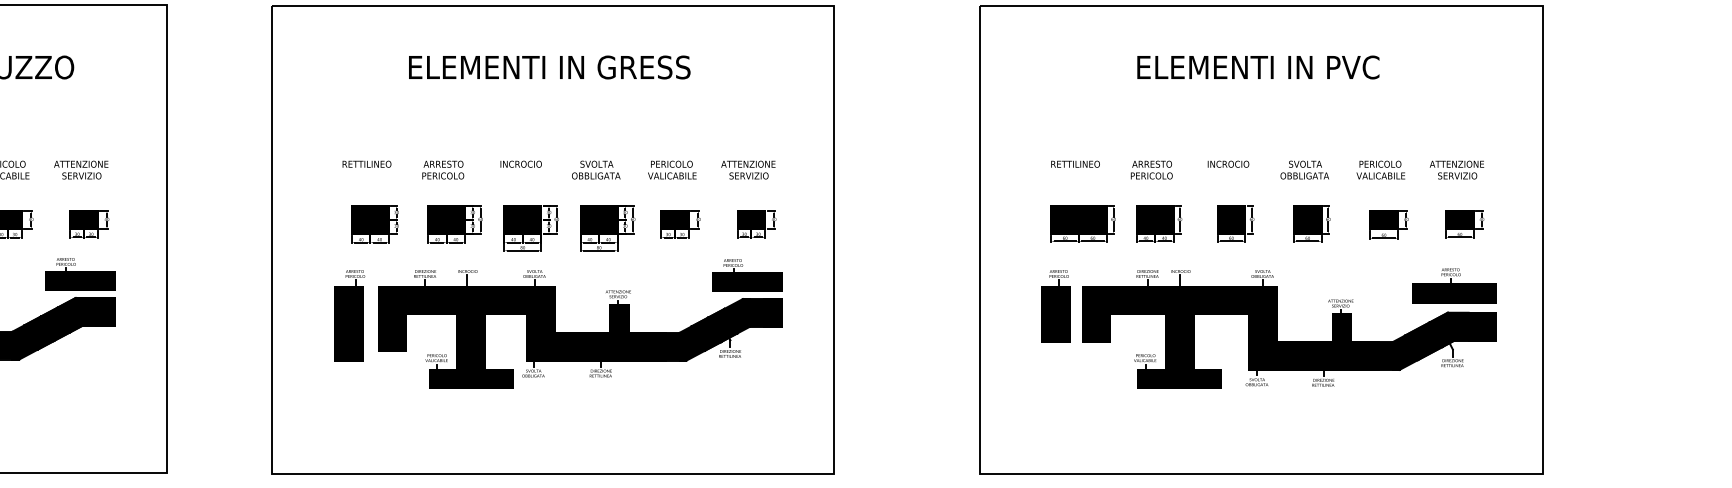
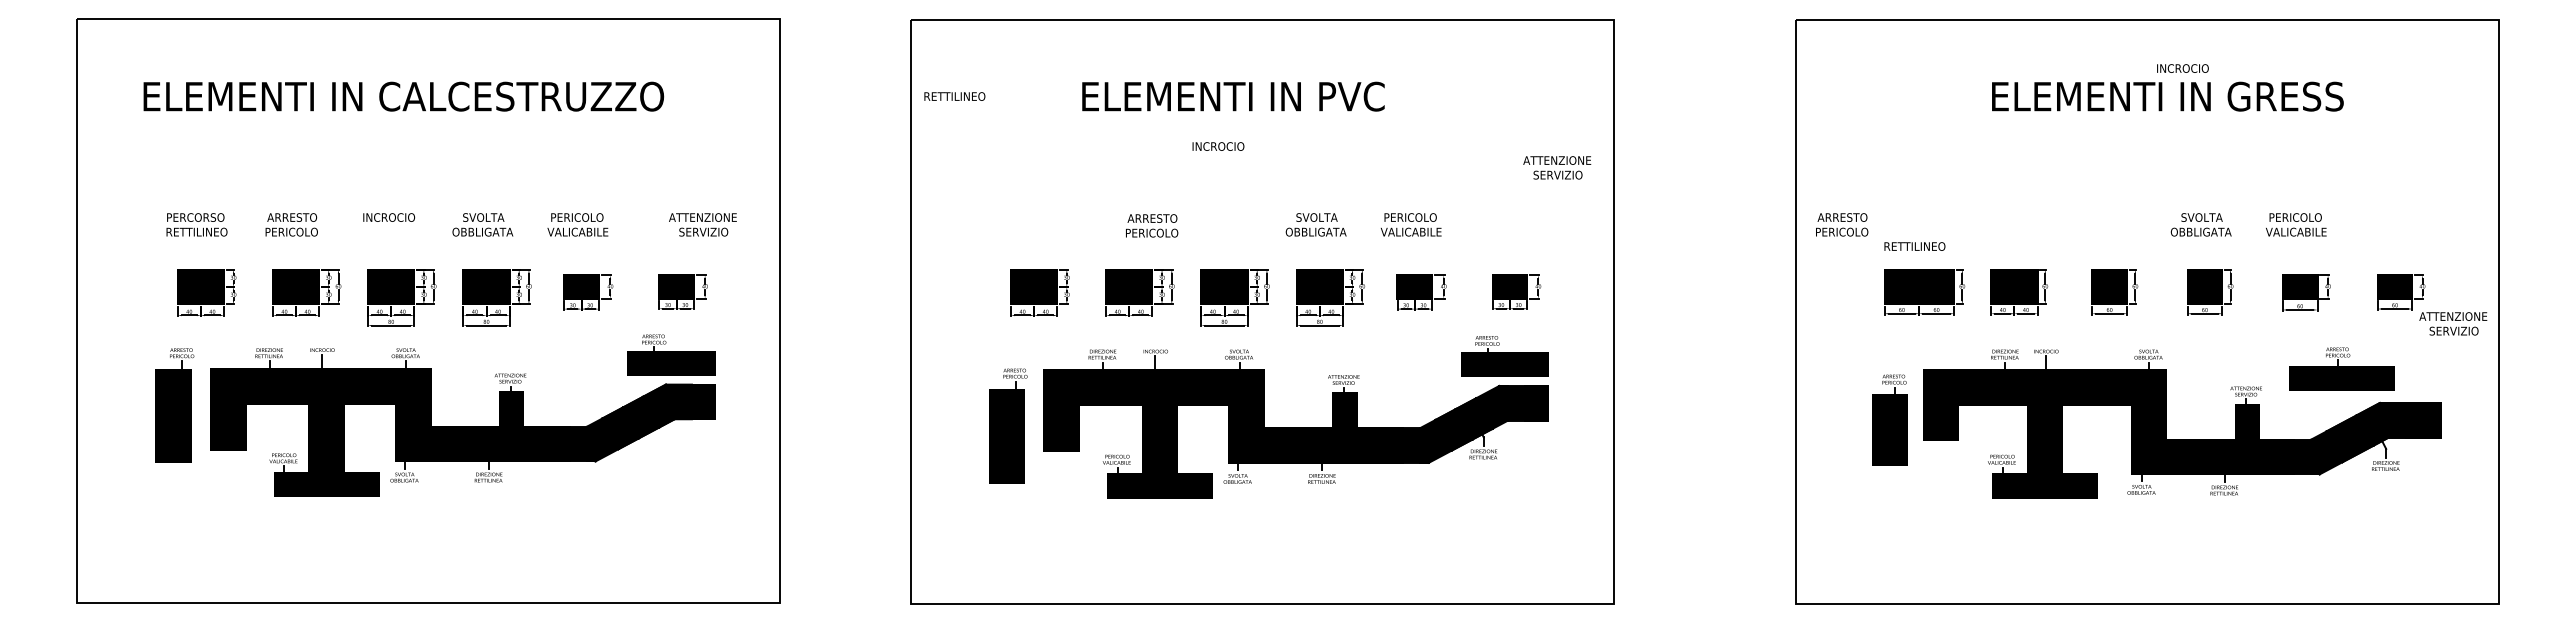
text: (643, 67) -> (1375, 96), ELEMENTI IN GRESS -> ELEMENTI IN PVC
text: (1372, 67) -> (2285, 96), ELEMENTI IN PVC -> ELEMENTI IN GRESS
text: (366, 164) -> (954, 96), moved
text: (521, 164) -> (1218, 146), moved
text: (1075, 164) -> (1914, 246), moved
text: (1228, 164) -> (2182, 68), moved
text: (80, 169) -> (702, 224), moved
text: (443, 169) -> (1152, 225), moved
text: (748, 169) -> (1557, 167), moved
text: (1152, 169) -> (1842, 224), moved
text: (1457, 169) -> (2453, 323), moved
part: (1453, 285) -> (2341, 368), moved
part: (1055, 305) -> (1889, 419), moved
part: (349, 315) -> (1008, 425), moved

